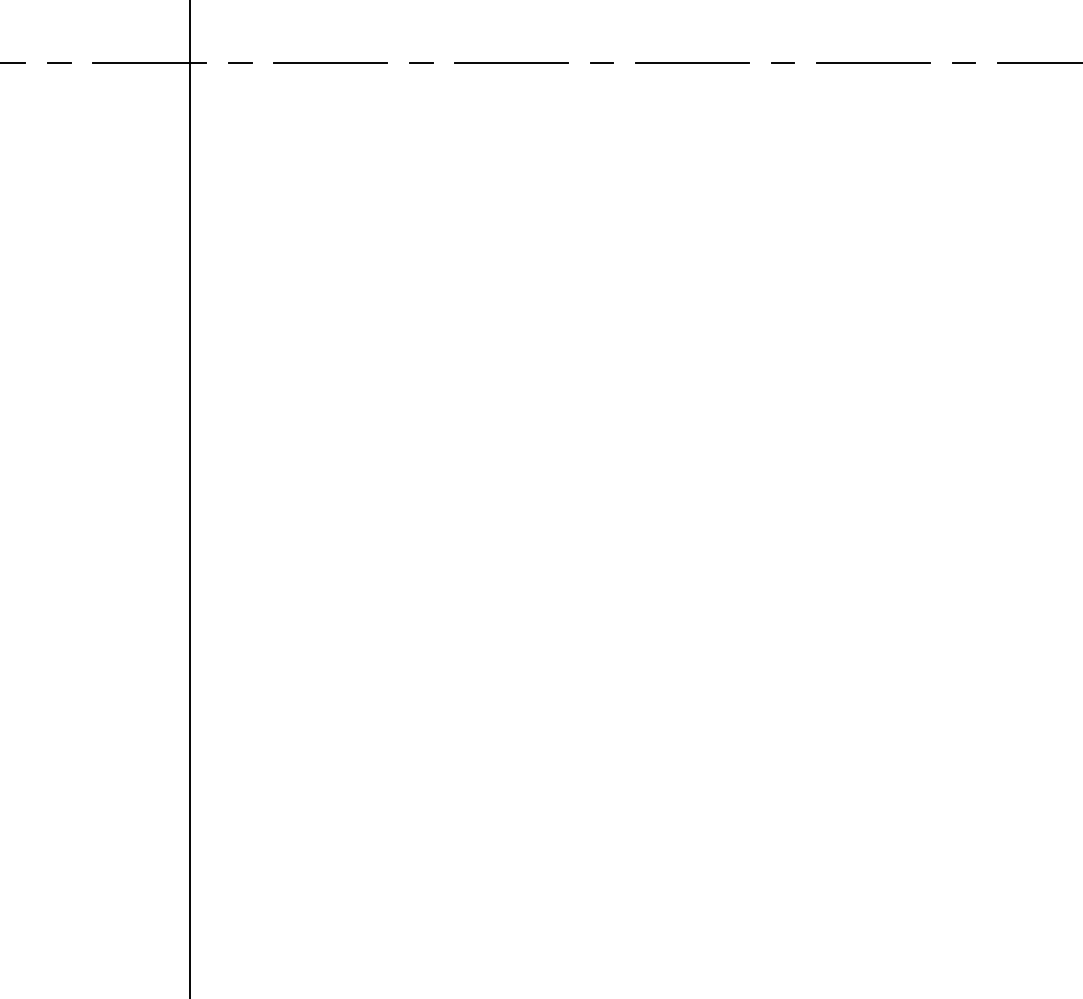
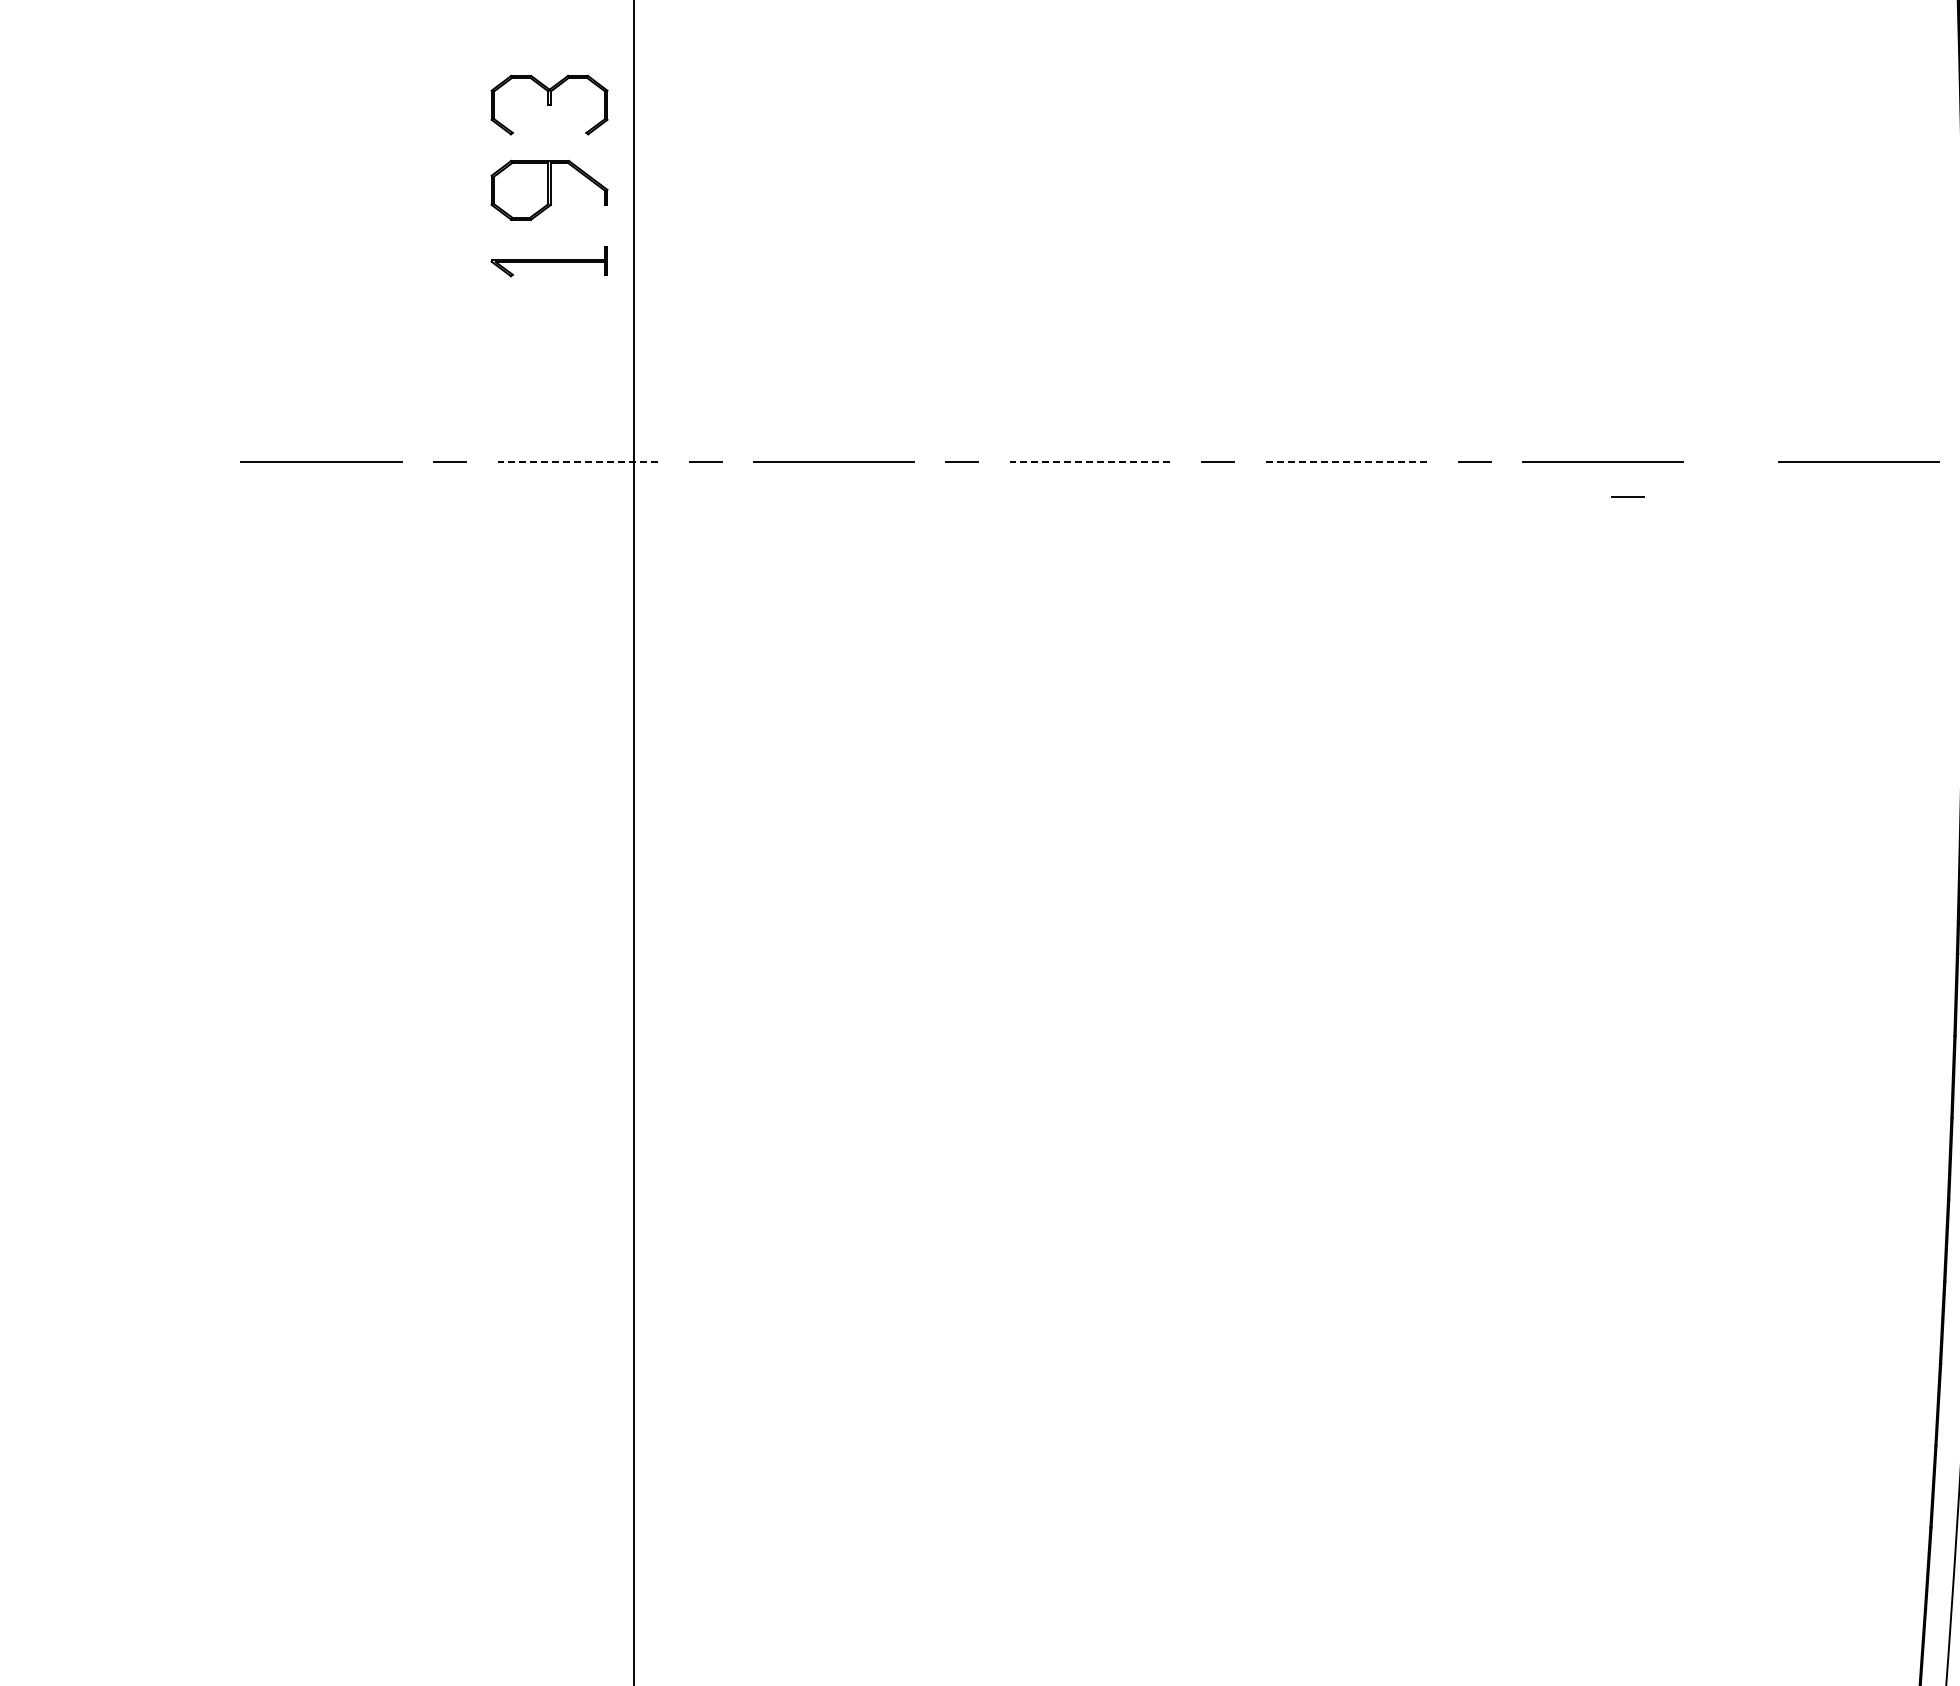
line: (149, 62) -> (577, 461), solid -> dashed
line: (511, 62) -> (1089, 461), solid -> dashed
line: (691, 62) -> (1345, 461), solid -> dashed
line: (963, 62) -> (1627, 496), moved

